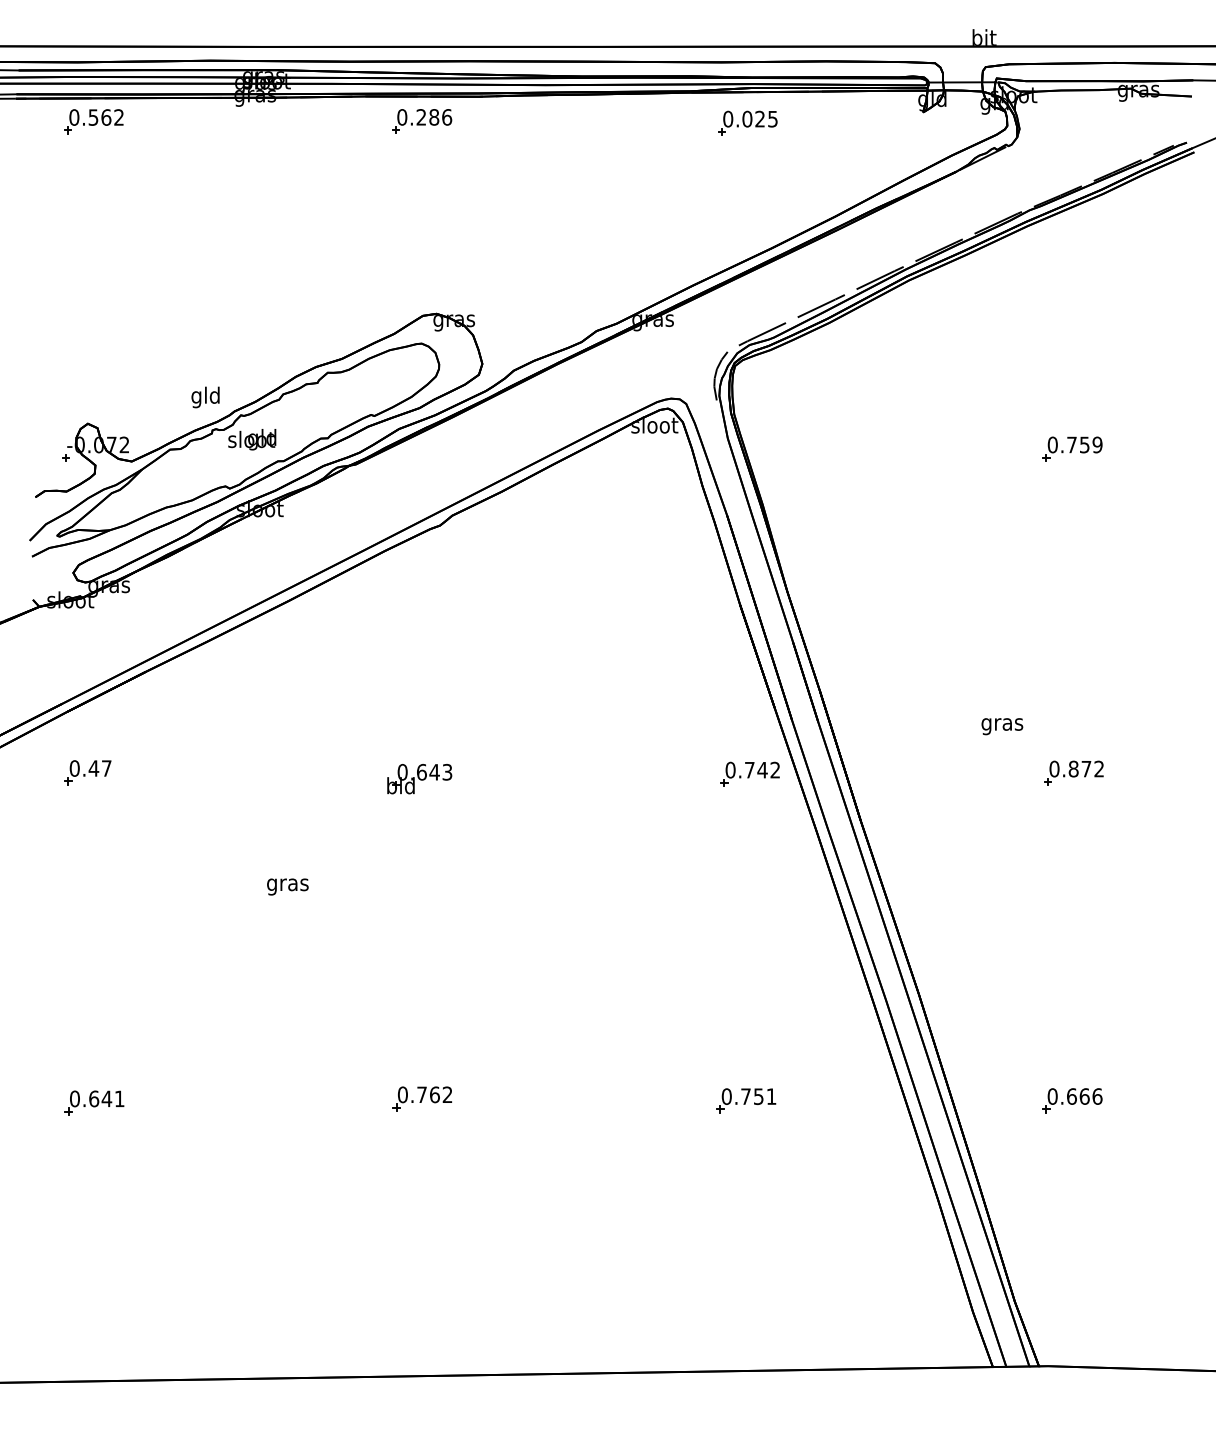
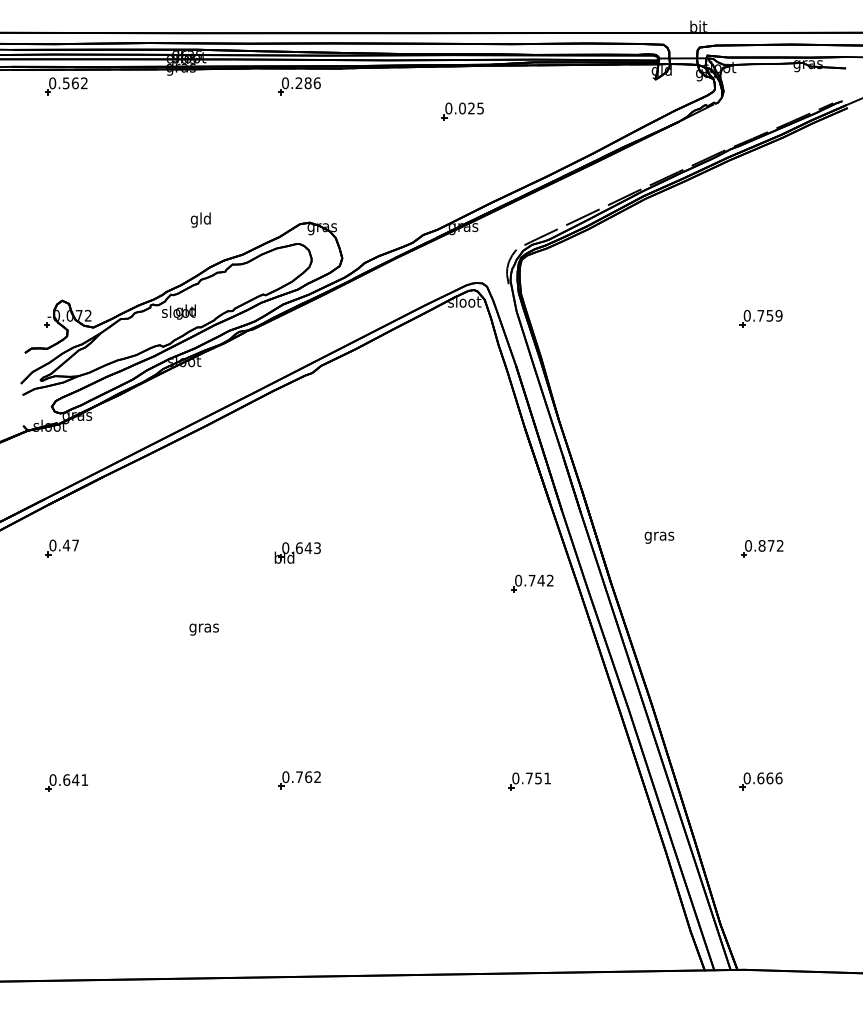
part: (747, 123) -> (462, 111), moved
text: (205, 396) -> (200, 219), moved
text: (1002, 726) -> (659, 537), moved
part: (750, 774) -> (532, 583), moved

